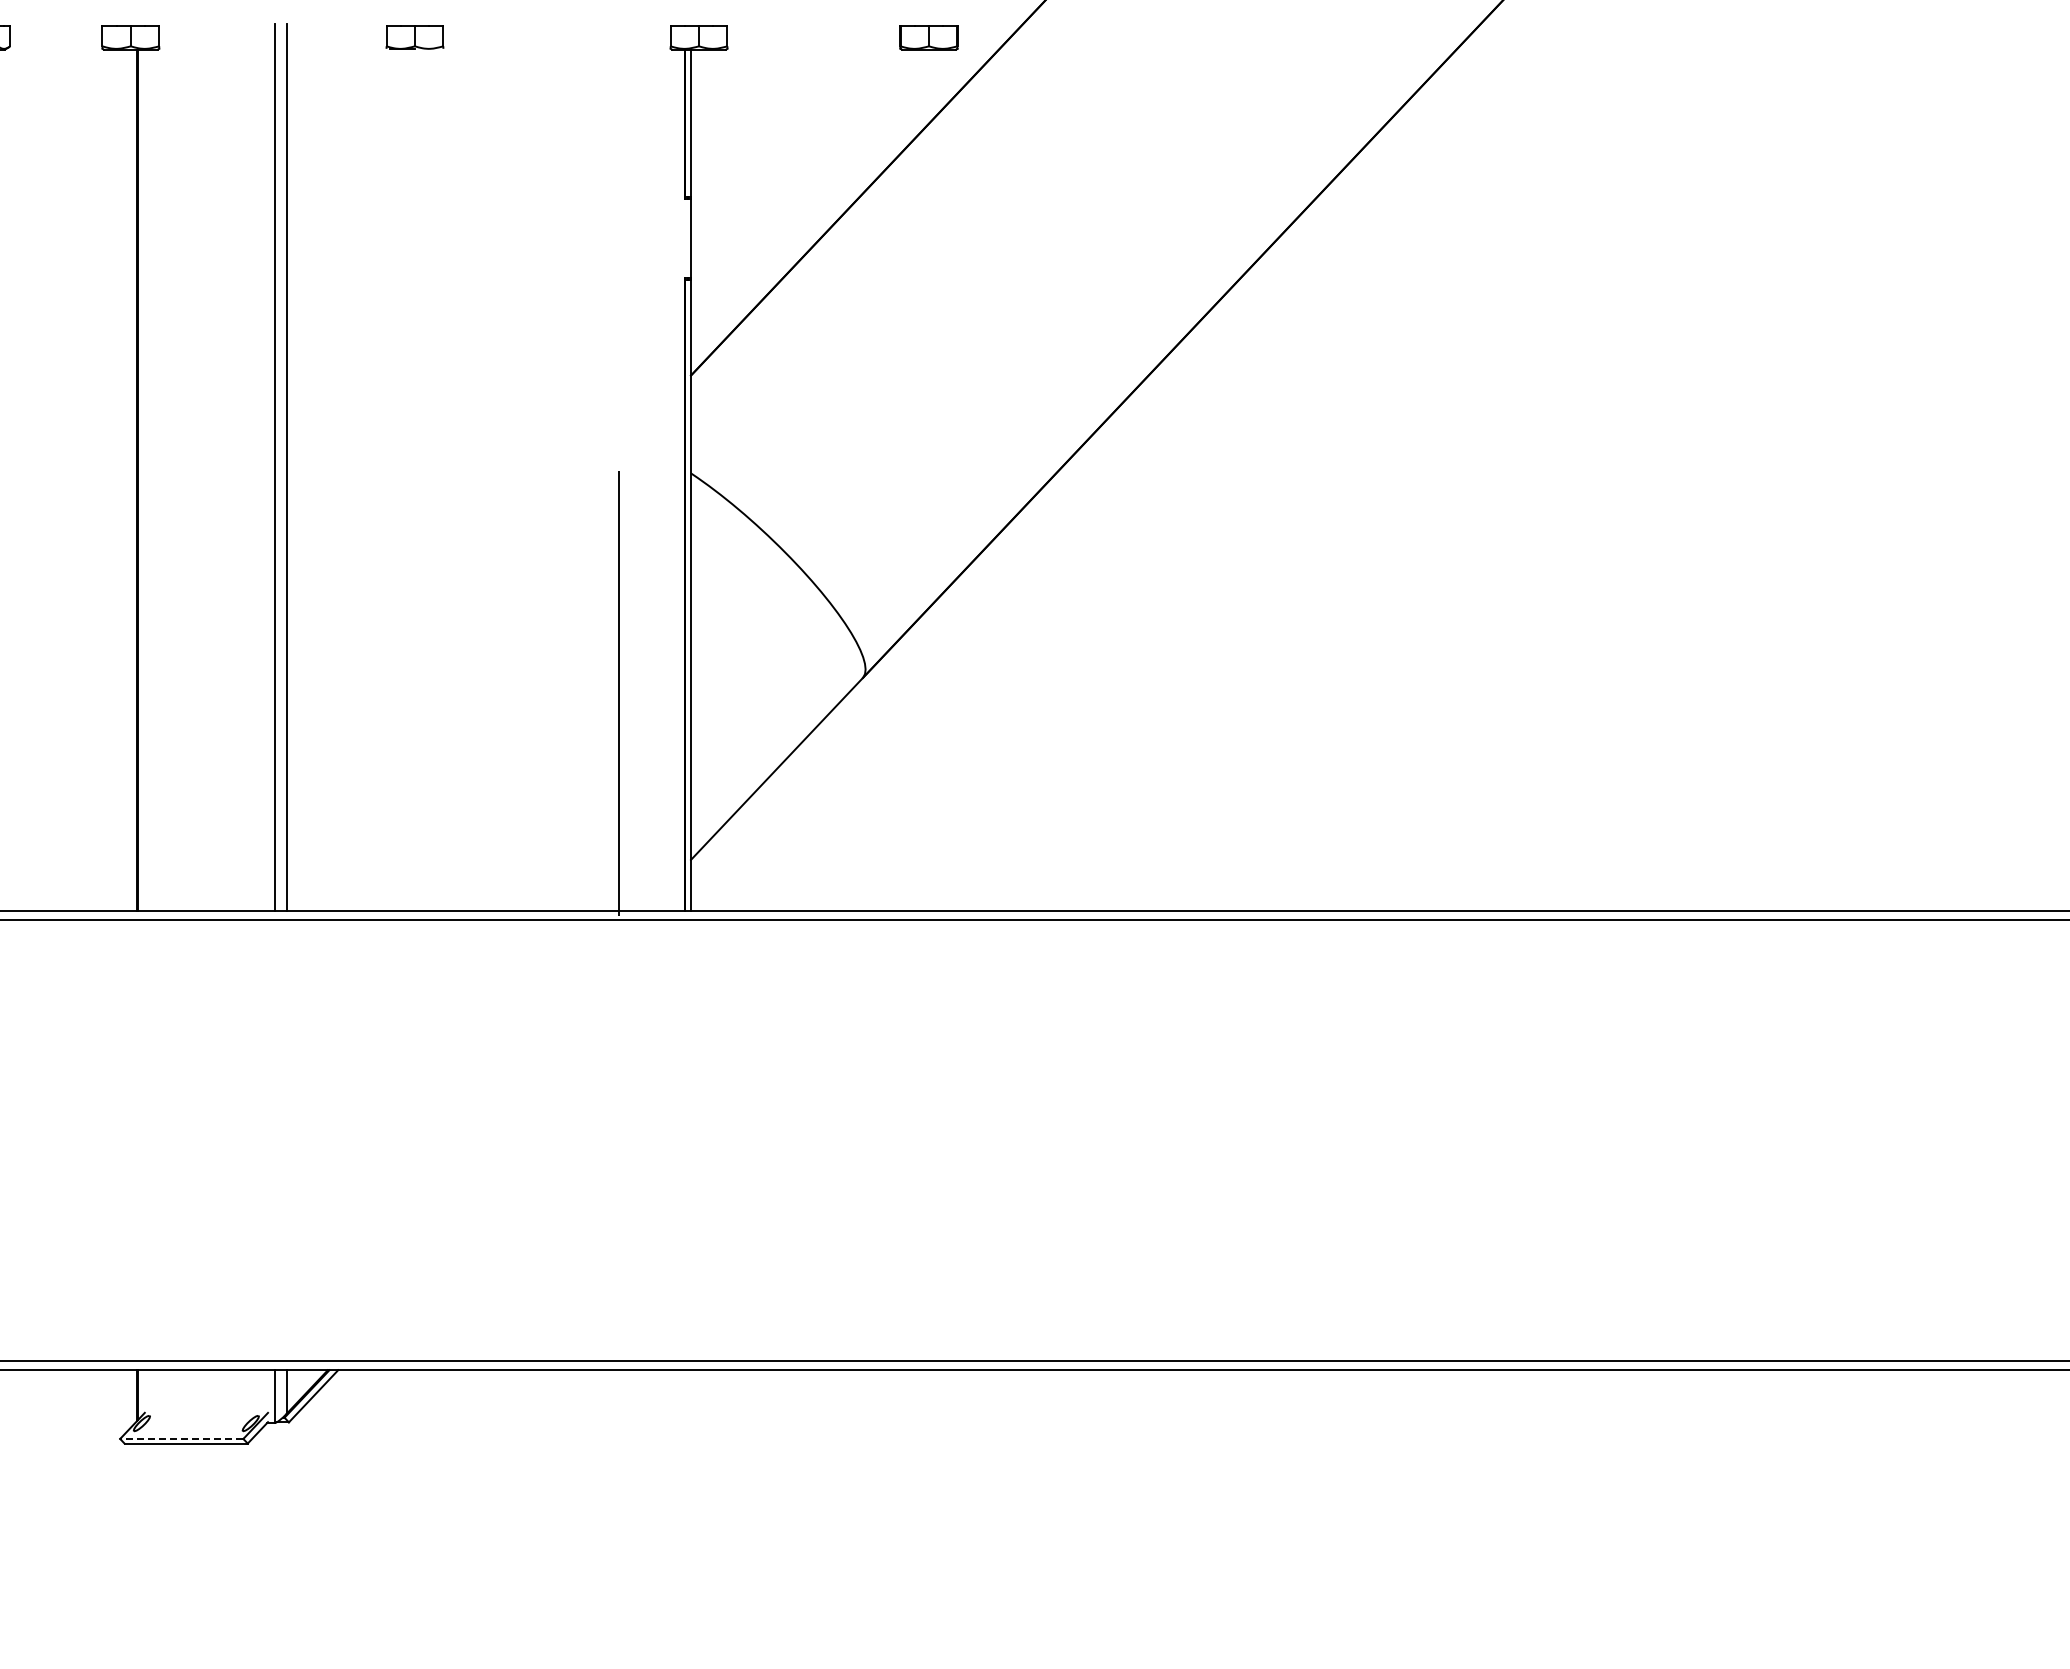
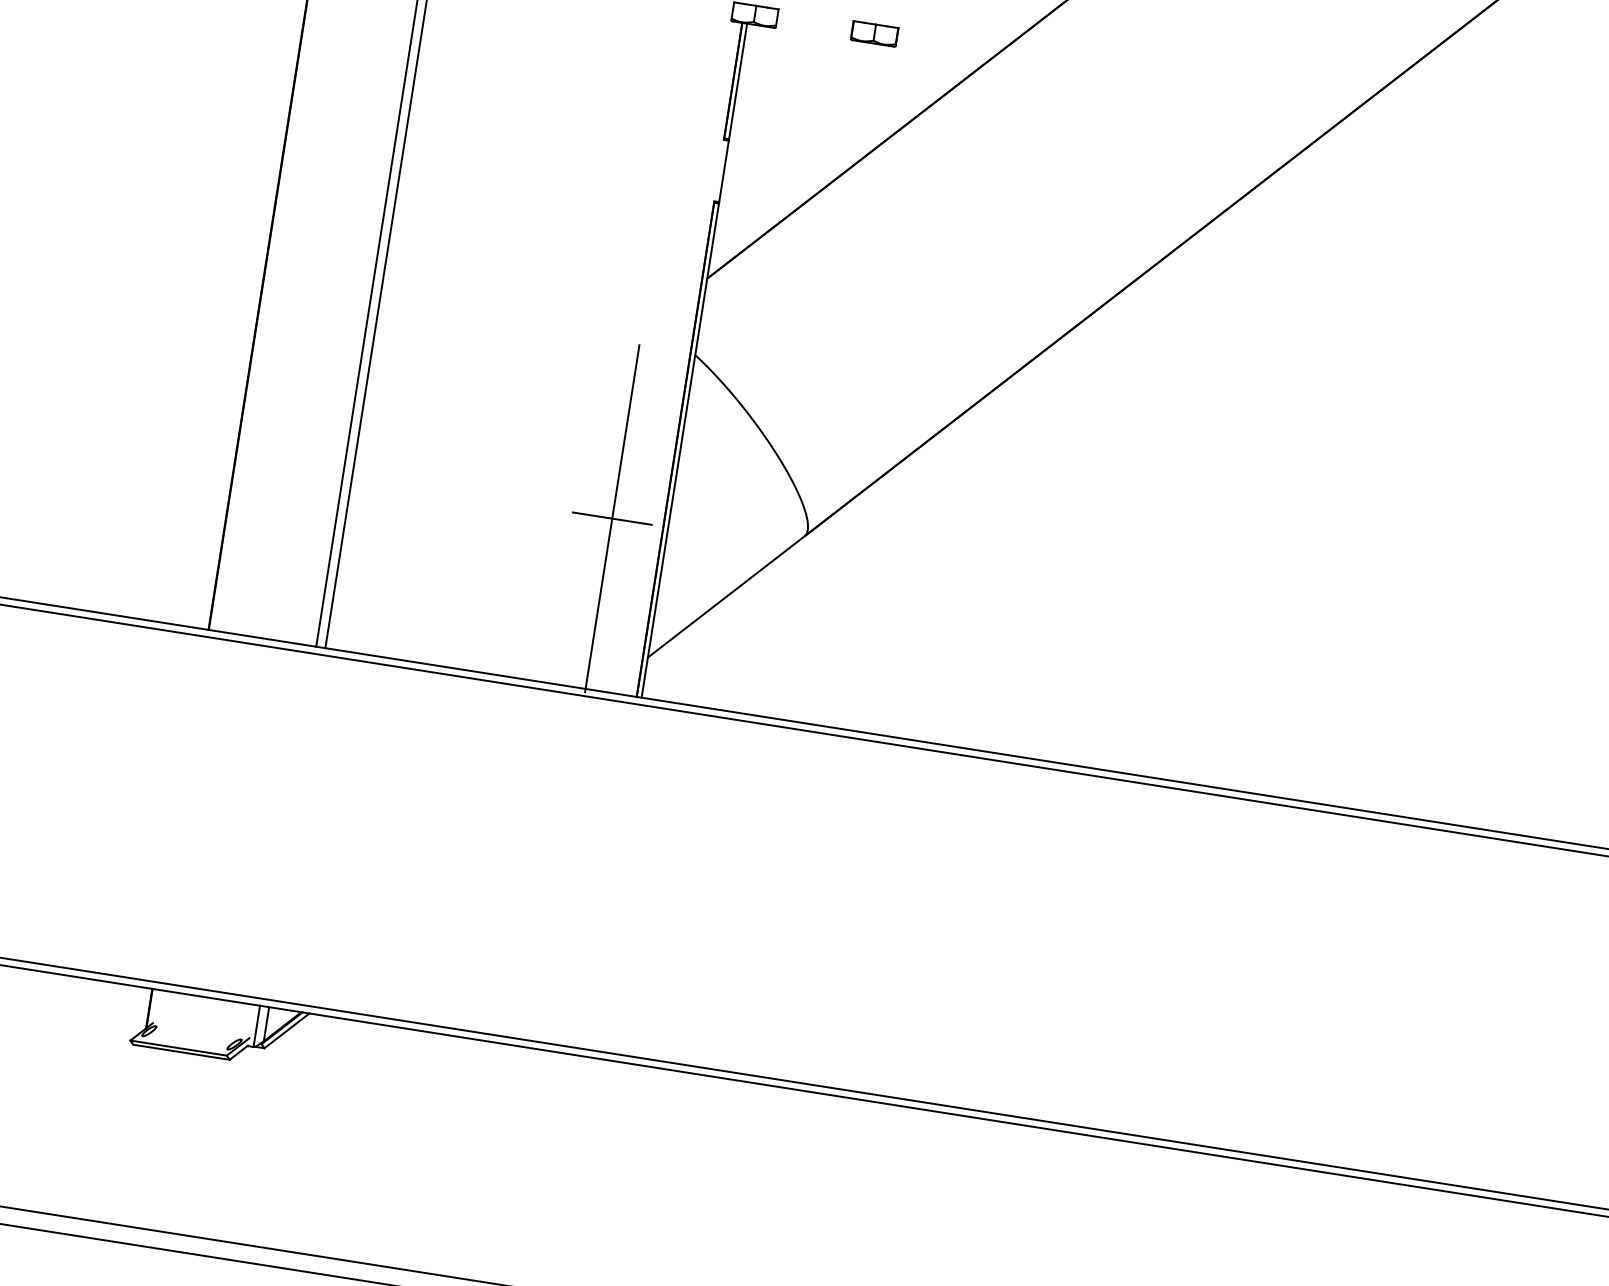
part: (928, 37) -> (874, 33), moved
line: (619, 693) -> (612, 518), added
line: (181, 1438) -> (178, 1047), dashed -> solid

